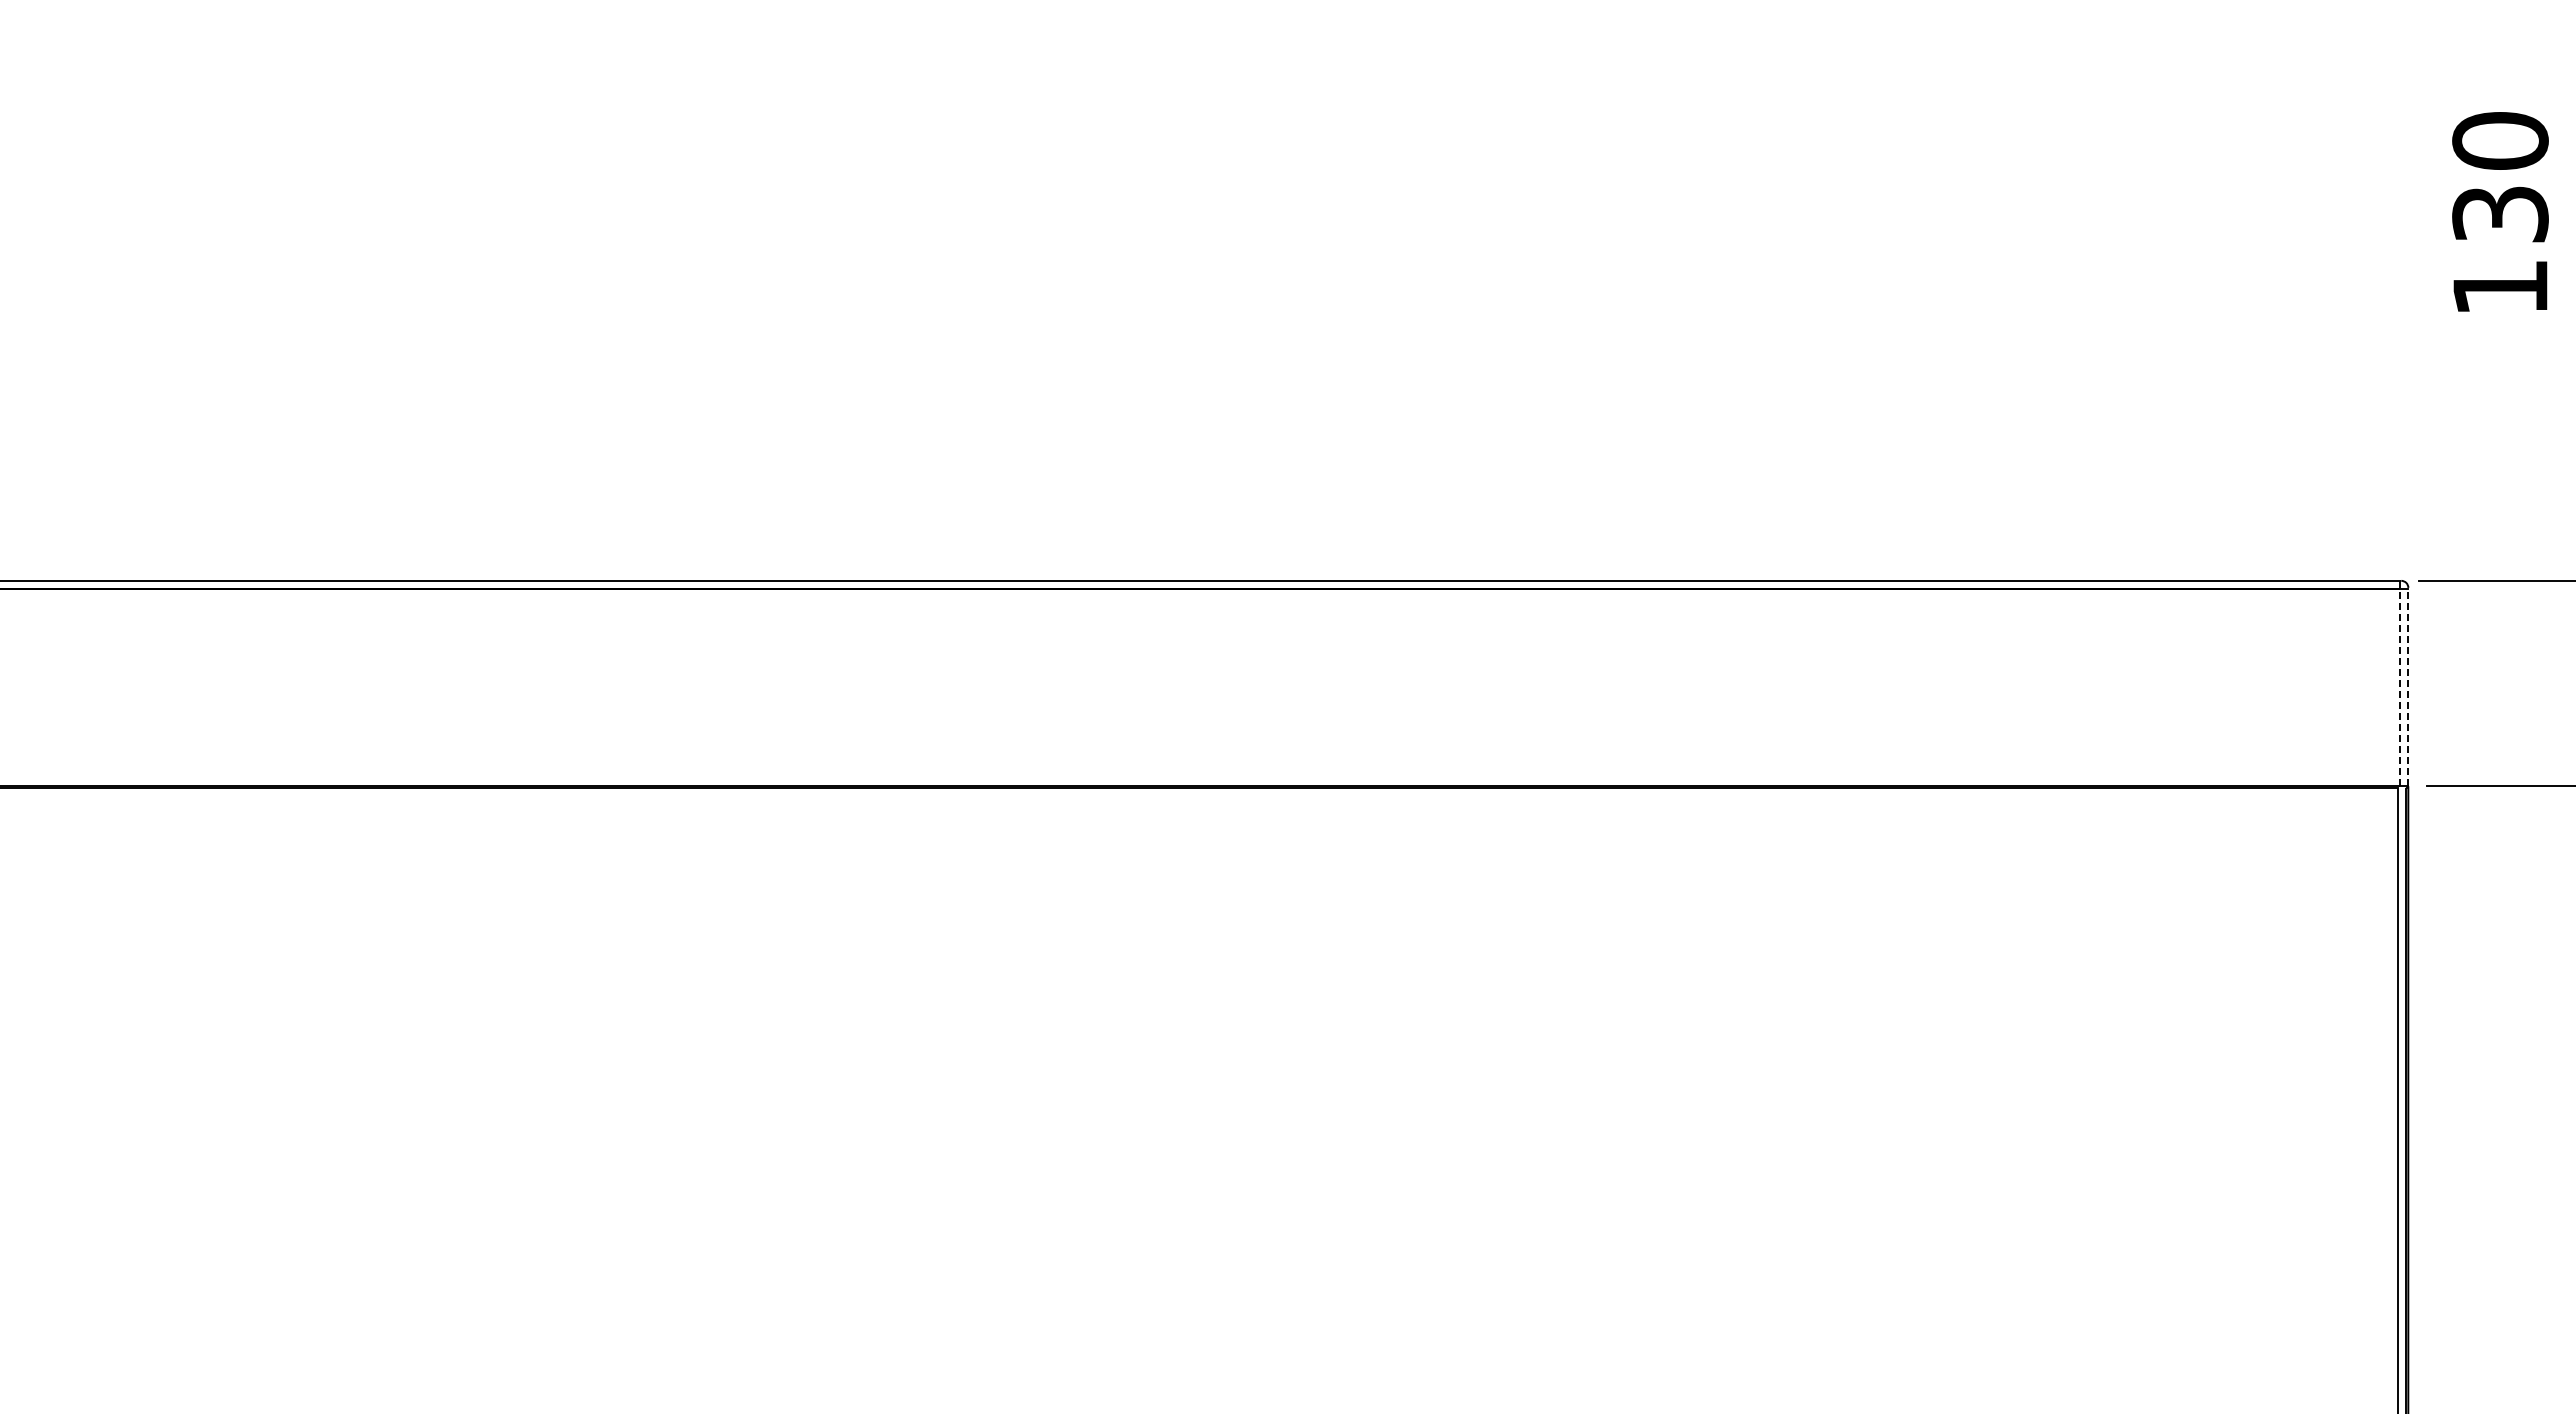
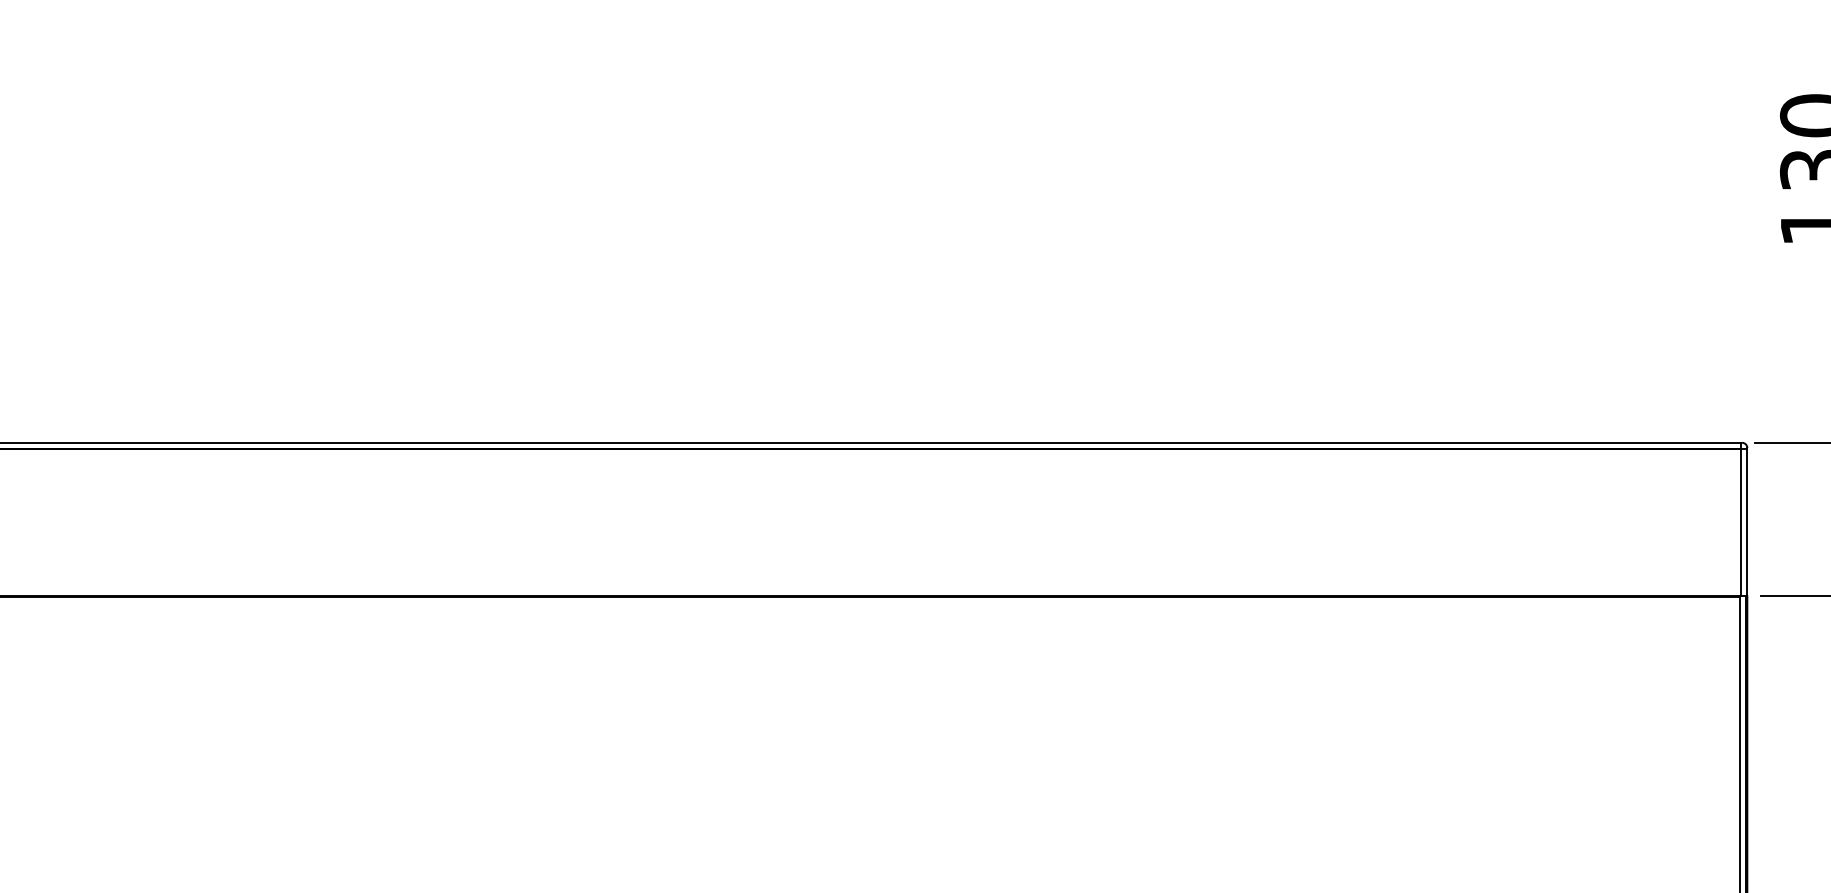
line: (2400, 683) -> (1741, 519), dashed -> solid
line: (2408, 686) -> (1747, 521), dashed -> solid

